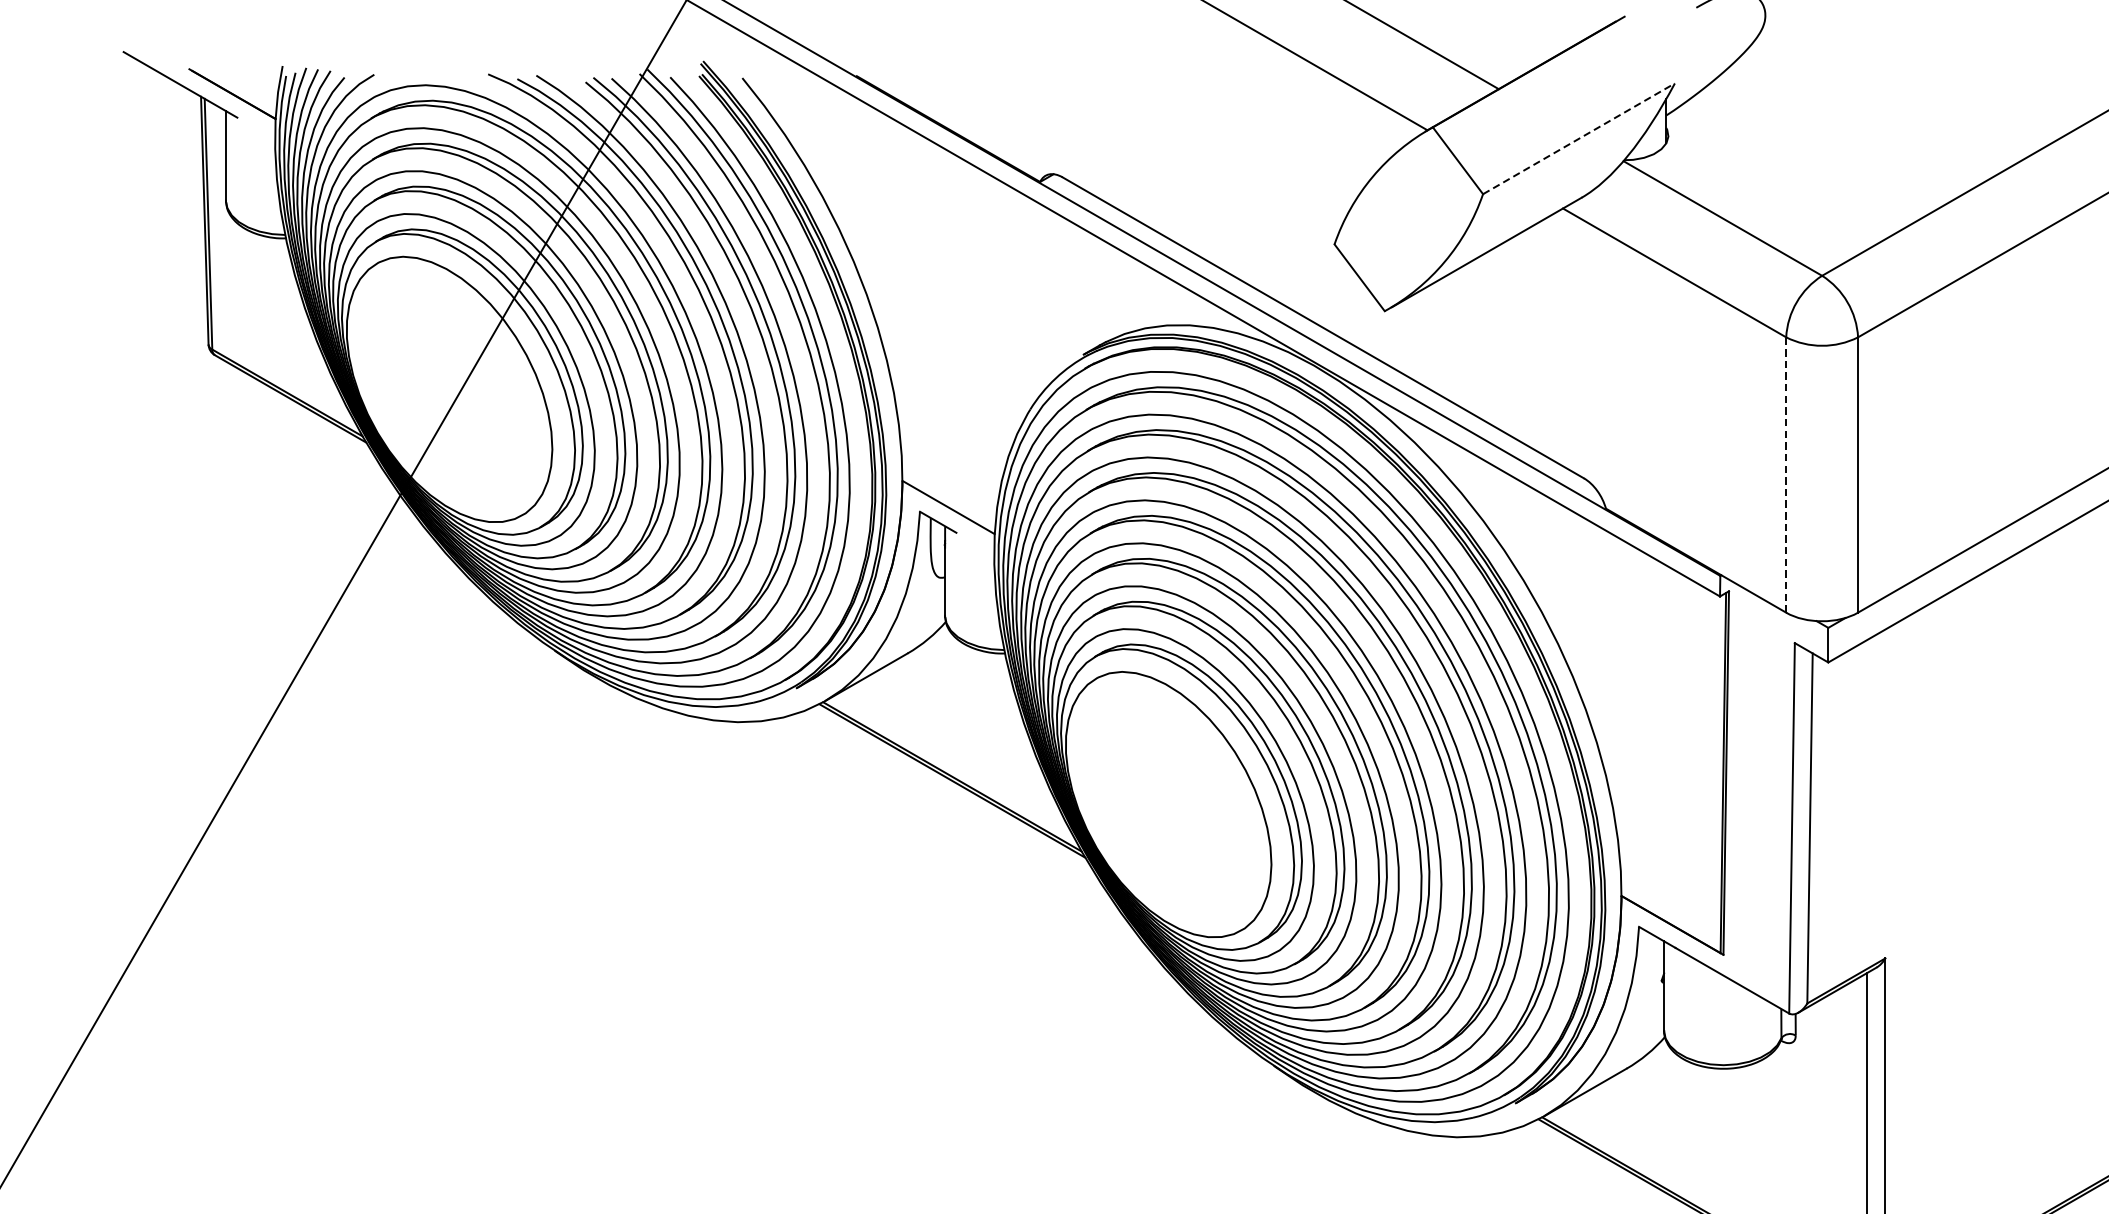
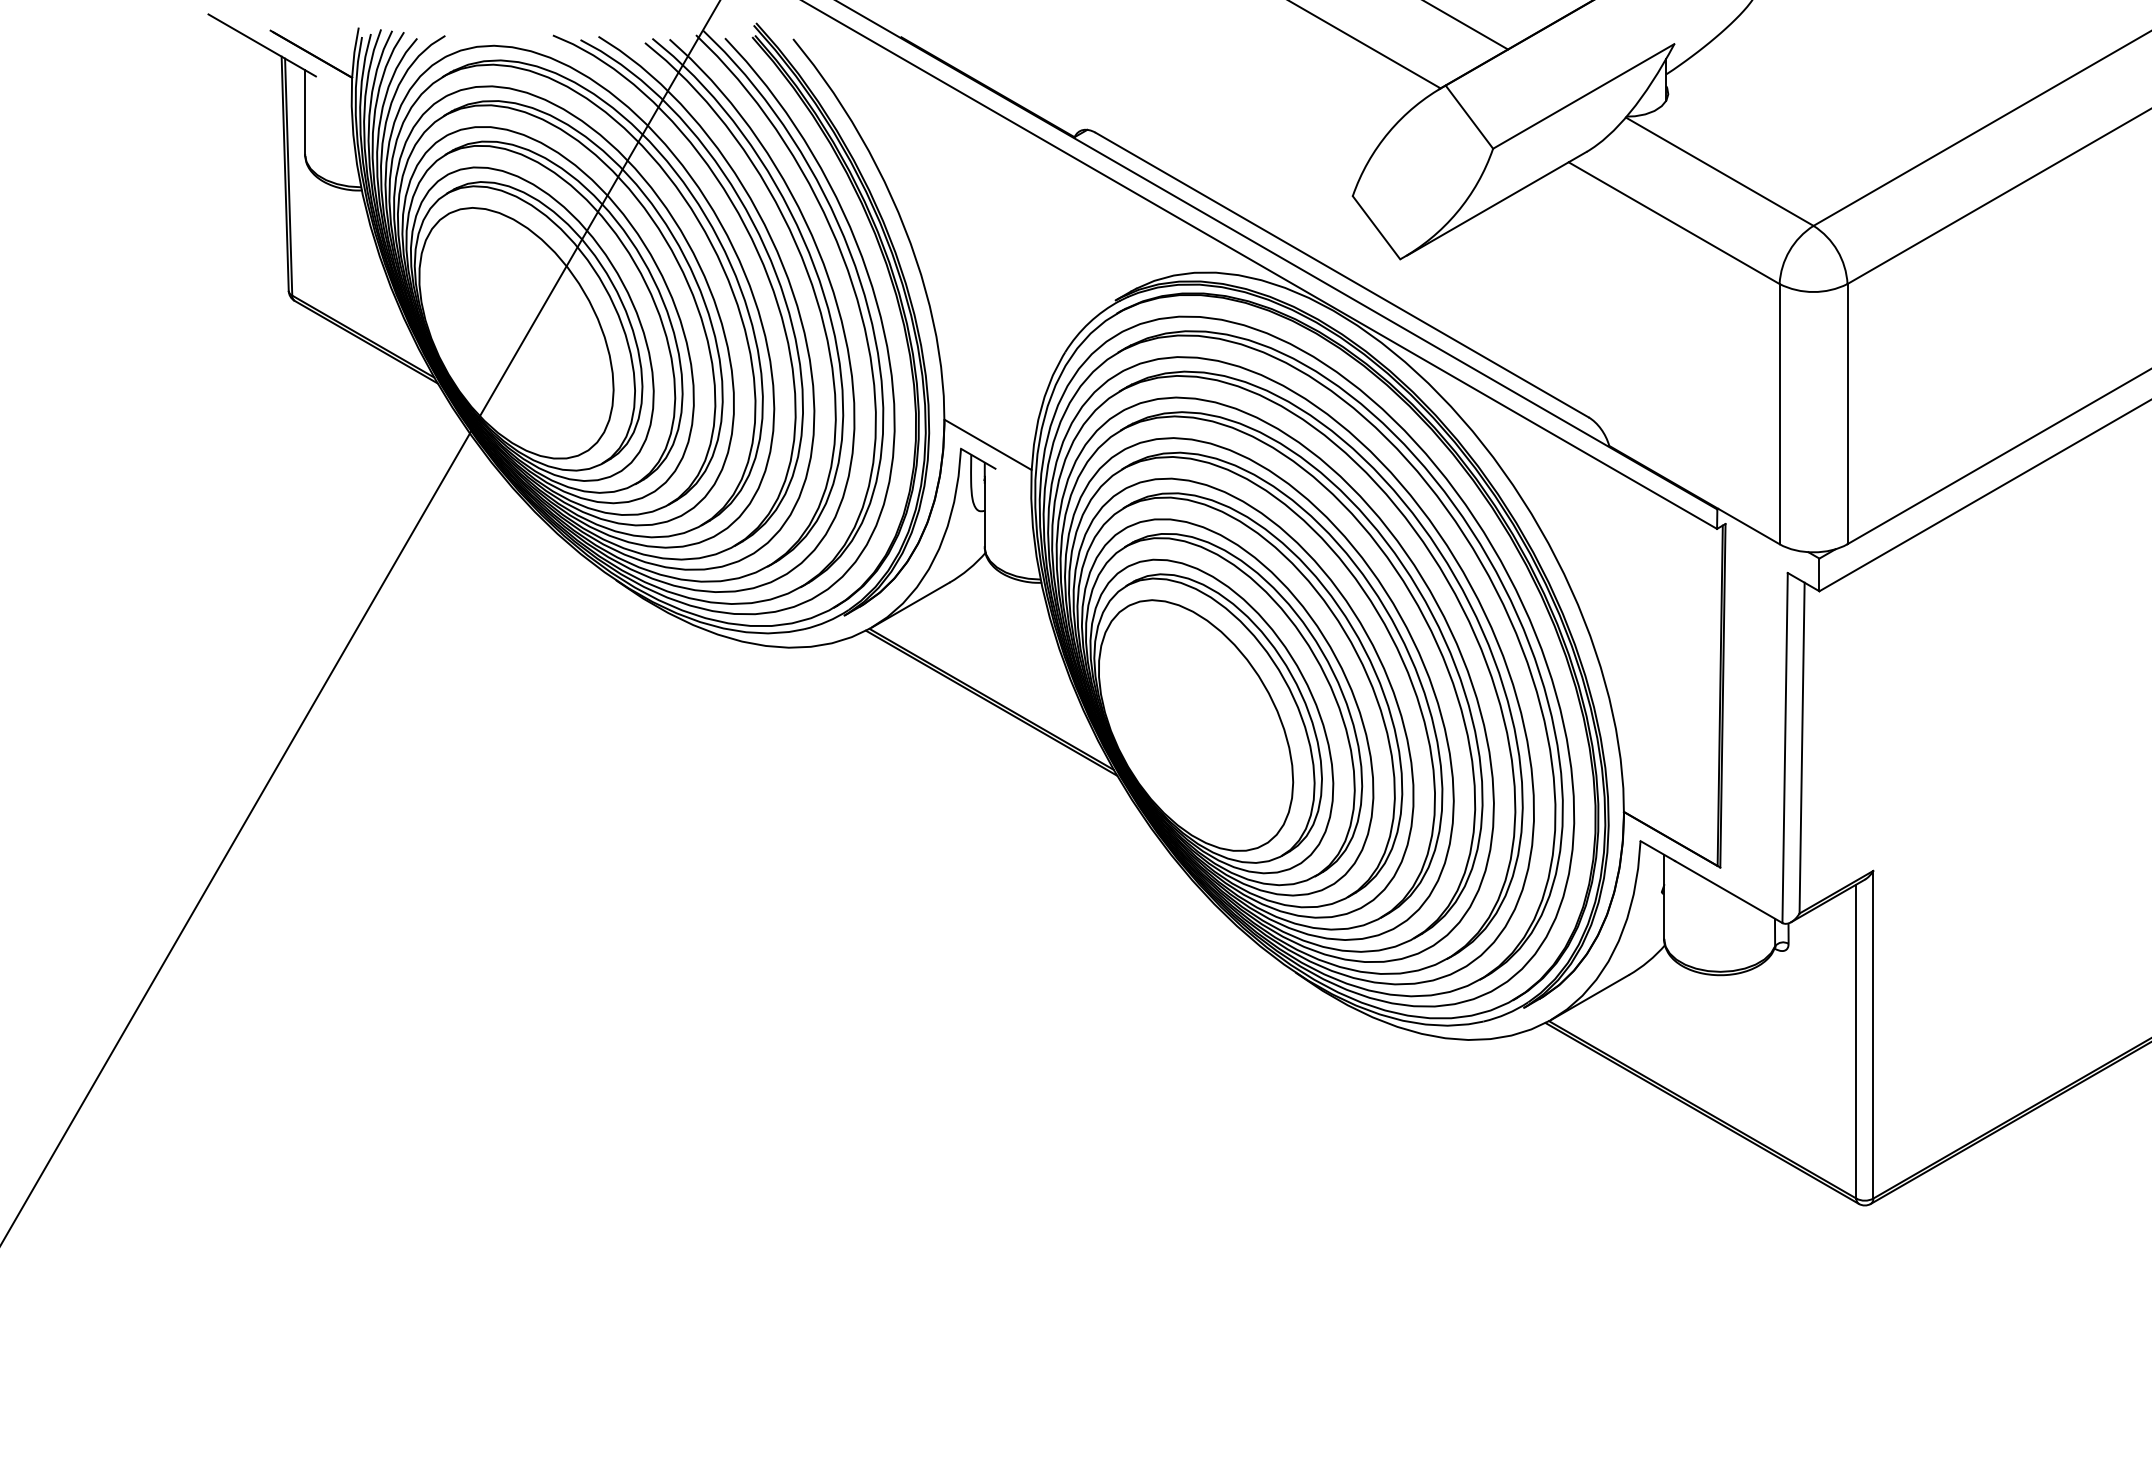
line: (1578, 138) -> (1583, 96), dashed -> solid
line: (1786, 474) -> (1779, 413), dashed -> solid

